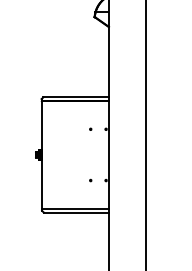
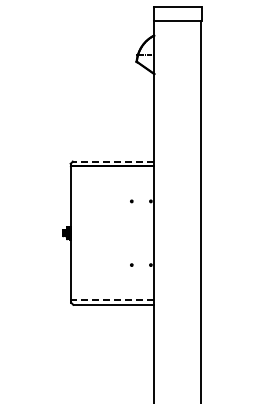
line: (76, 97) -> (113, 161), solid -> dashed
line: (75, 209) -> (112, 300), solid -> dashed

